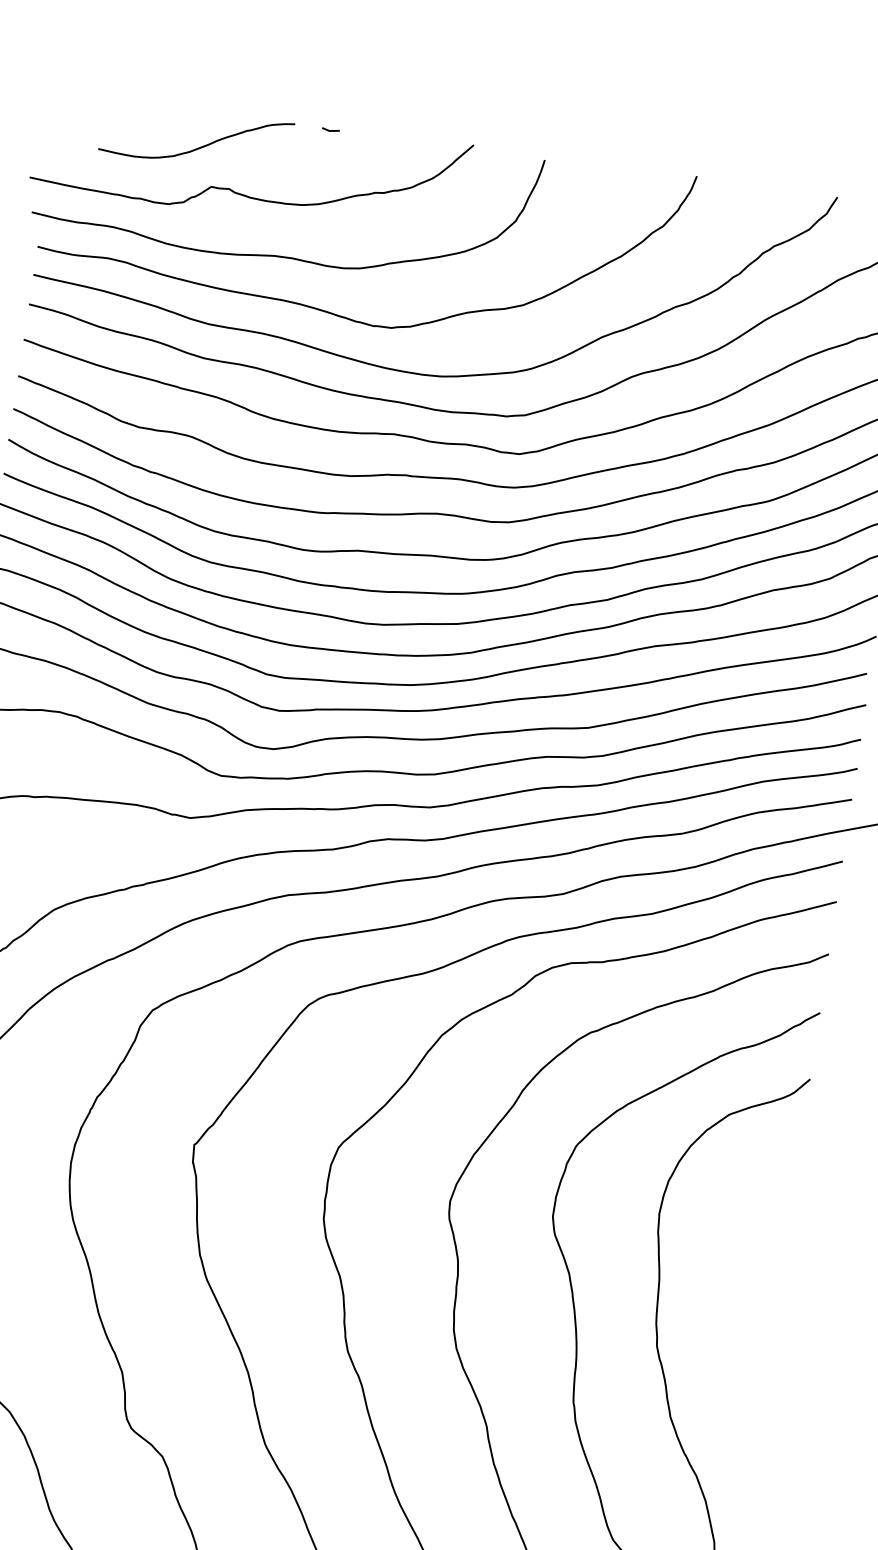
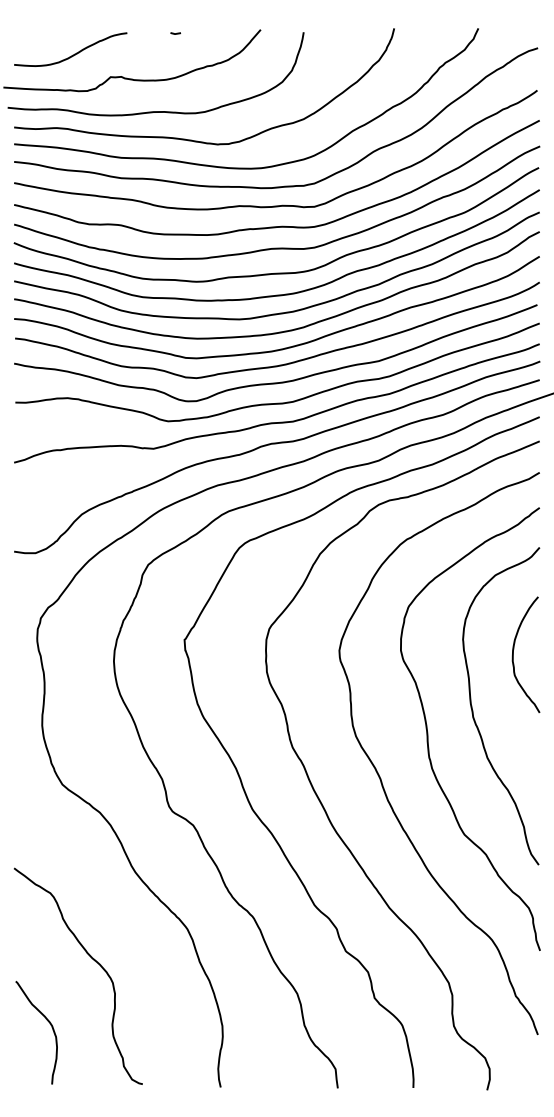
curve: (201, 145) -> (74, 53), moved
curve: (739, 1251) -> (513, 654), added

